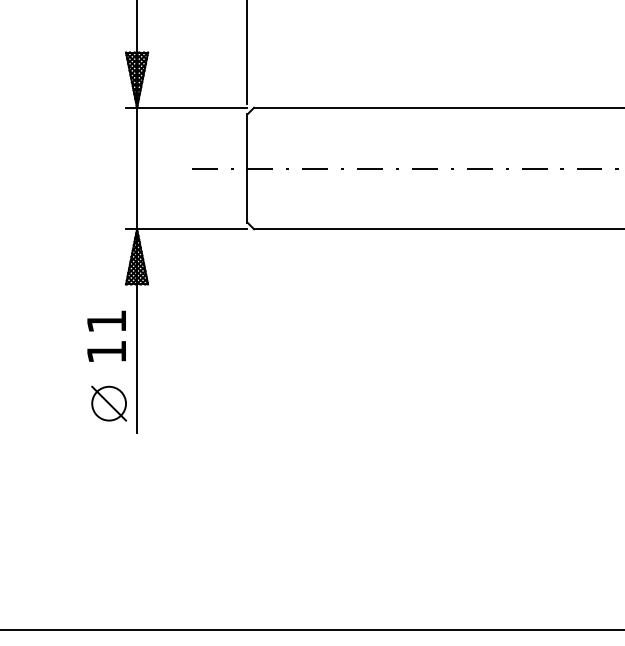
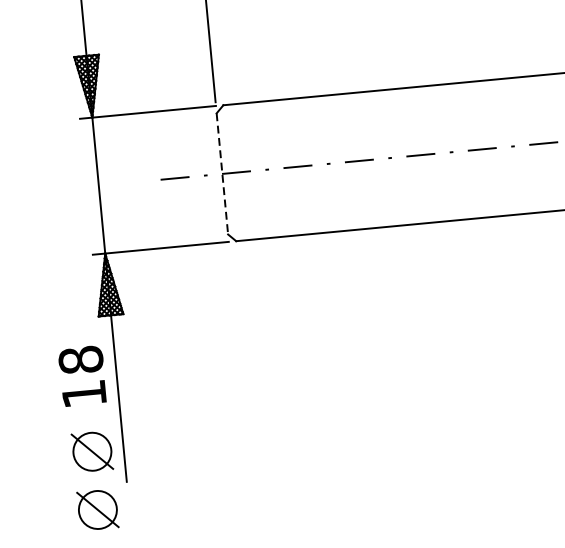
line: (247, 169) -> (222, 175), solid -> dashed
text: (106, 321) -> (80, 360), 11 -> 18
part: (109, 455) -> (98, 509), added

